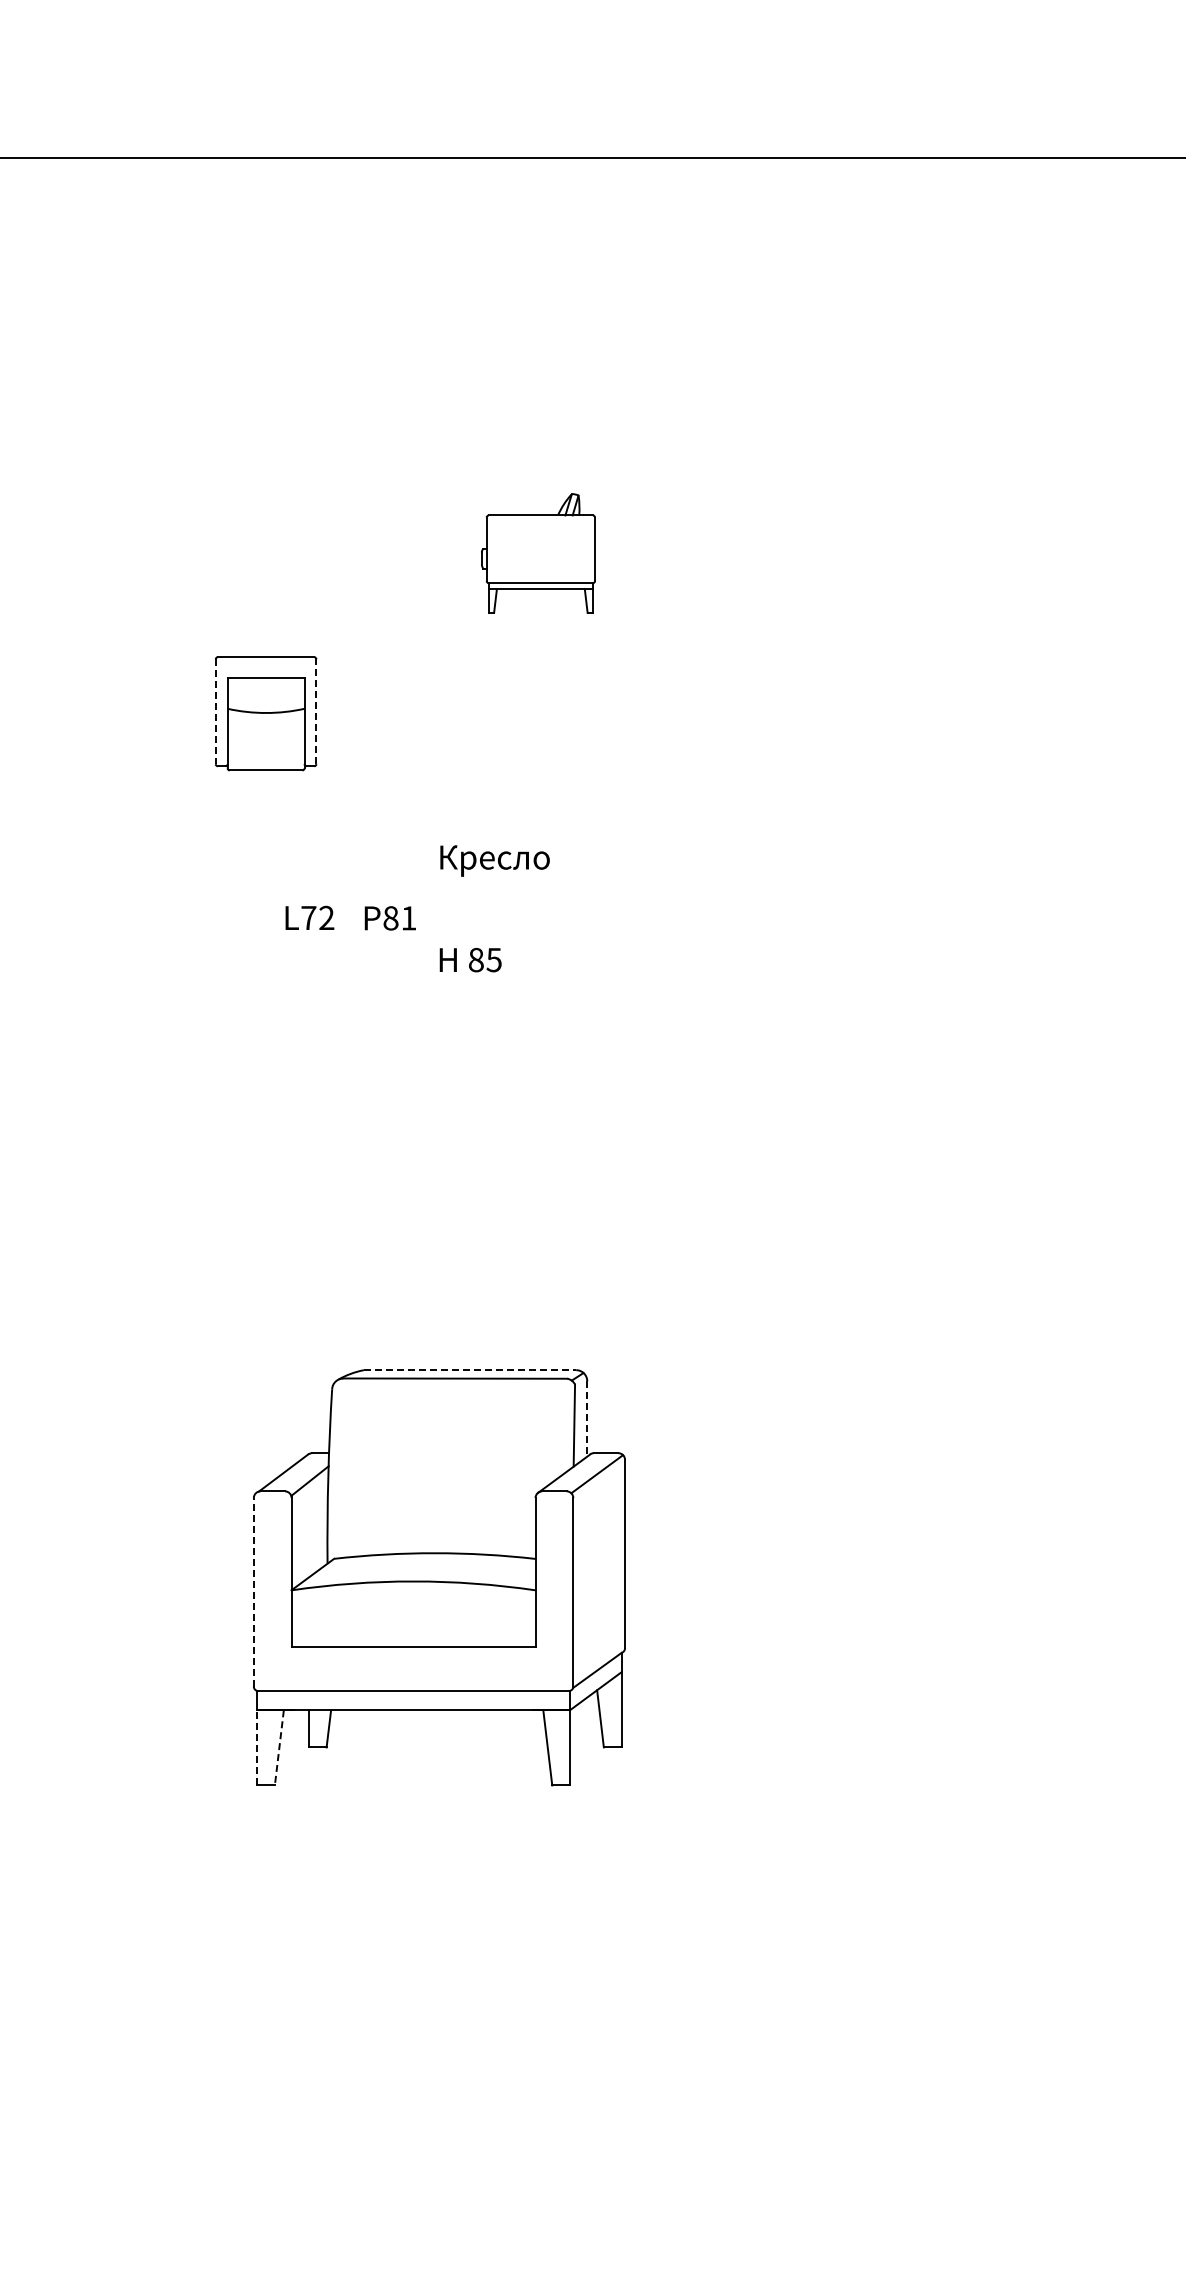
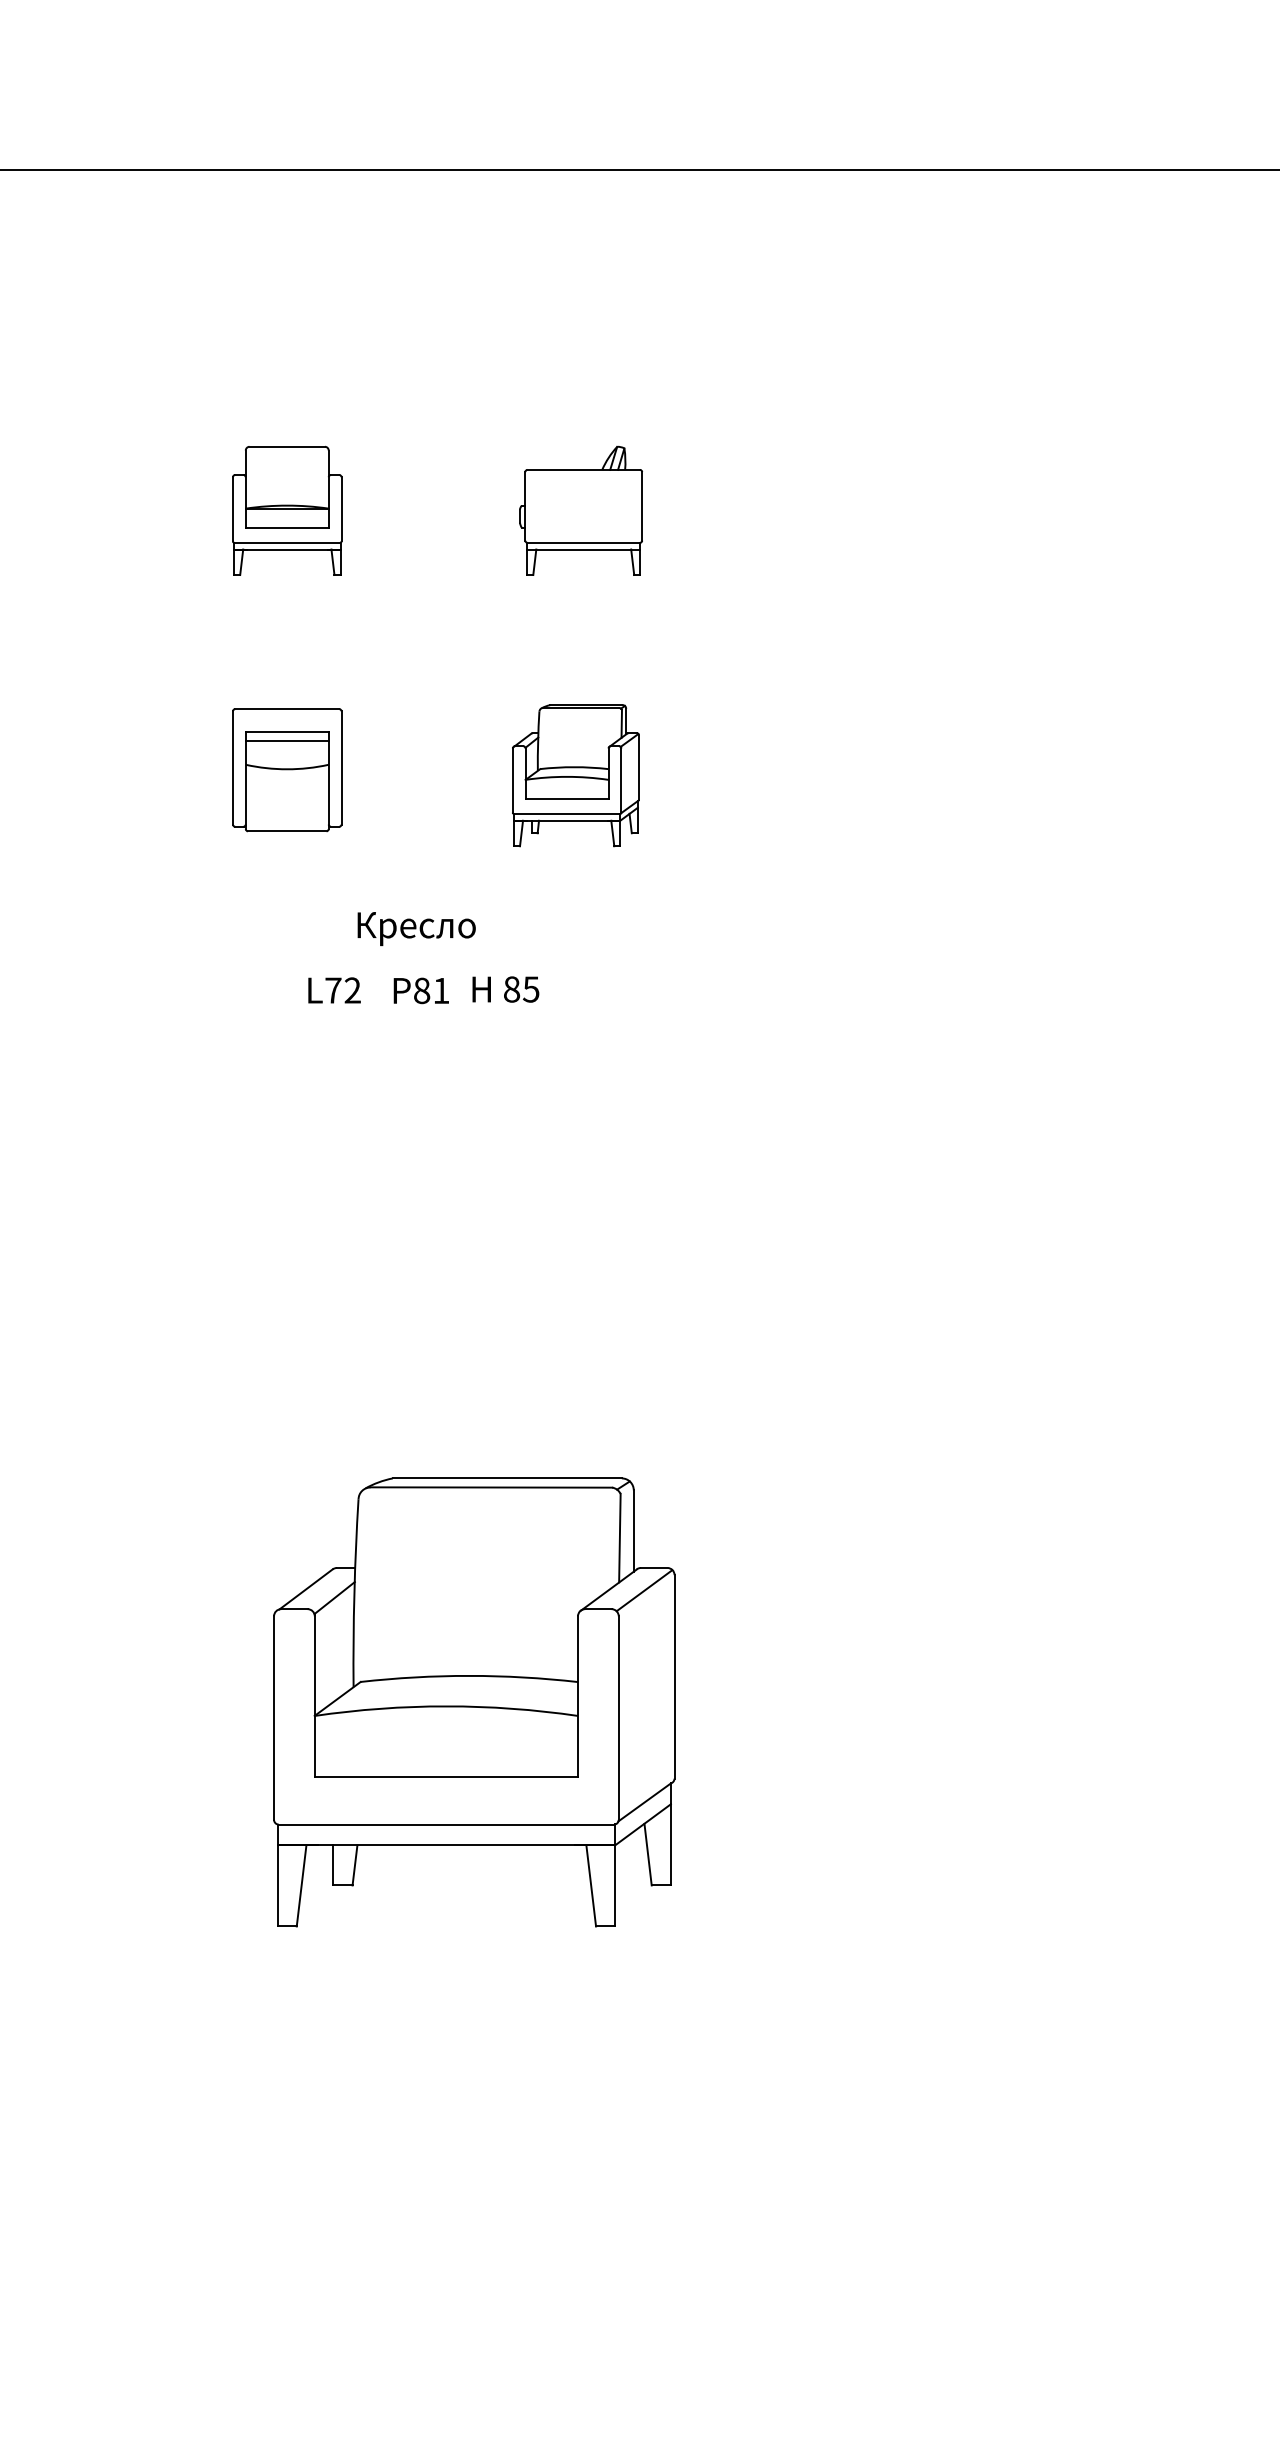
part: (266, 473) -> (287, 510), added
part: (538, 553) -> (581, 510), moved
line: (265, 686) -> (286, 740), added
line: (316, 711) -> (341, 767), dashed -> solid
line: (215, 712) -> (232, 768), dashed -> solid
part: (533, 718) -> (575, 775), added
text: (494, 860) -> (416, 928), moved
text: (470, 960) -> (505, 989), moved
line: (470, 1370) -> (507, 1478), dashed -> solid
line: (587, 1418) -> (634, 1530), dashed -> solid
line: (253, 1591) -> (273, 1717), dashed -> solid
line: (257, 1747) -> (277, 1885), dashed -> solid
line: (279, 1747) -> (301, 1885), dashed -> solid

